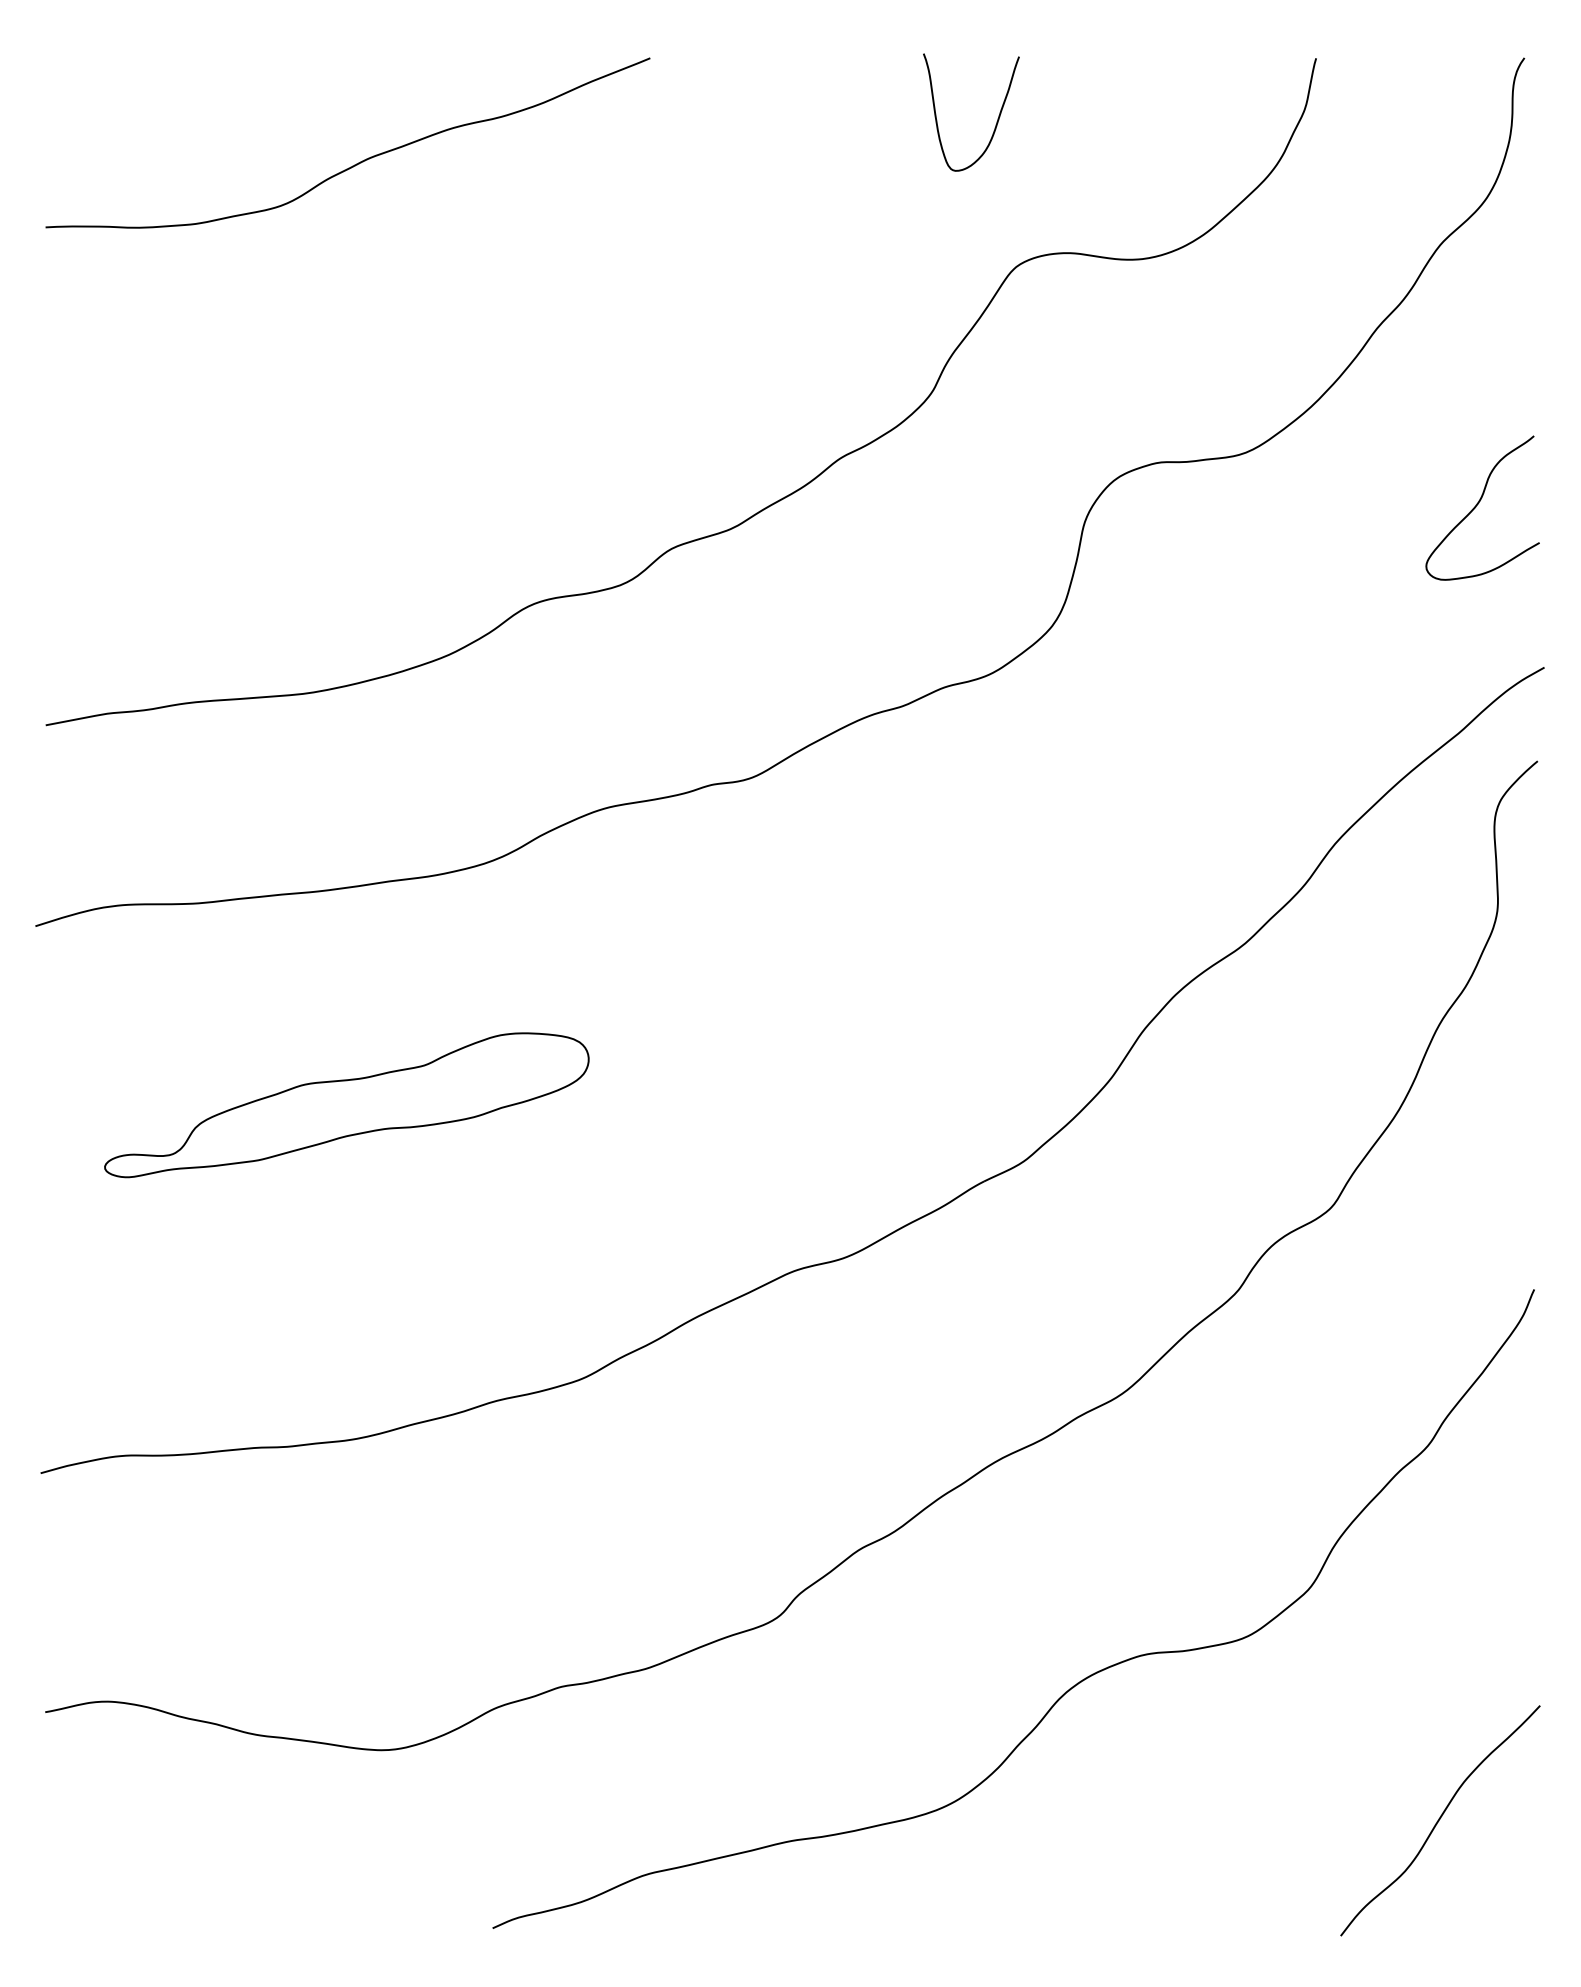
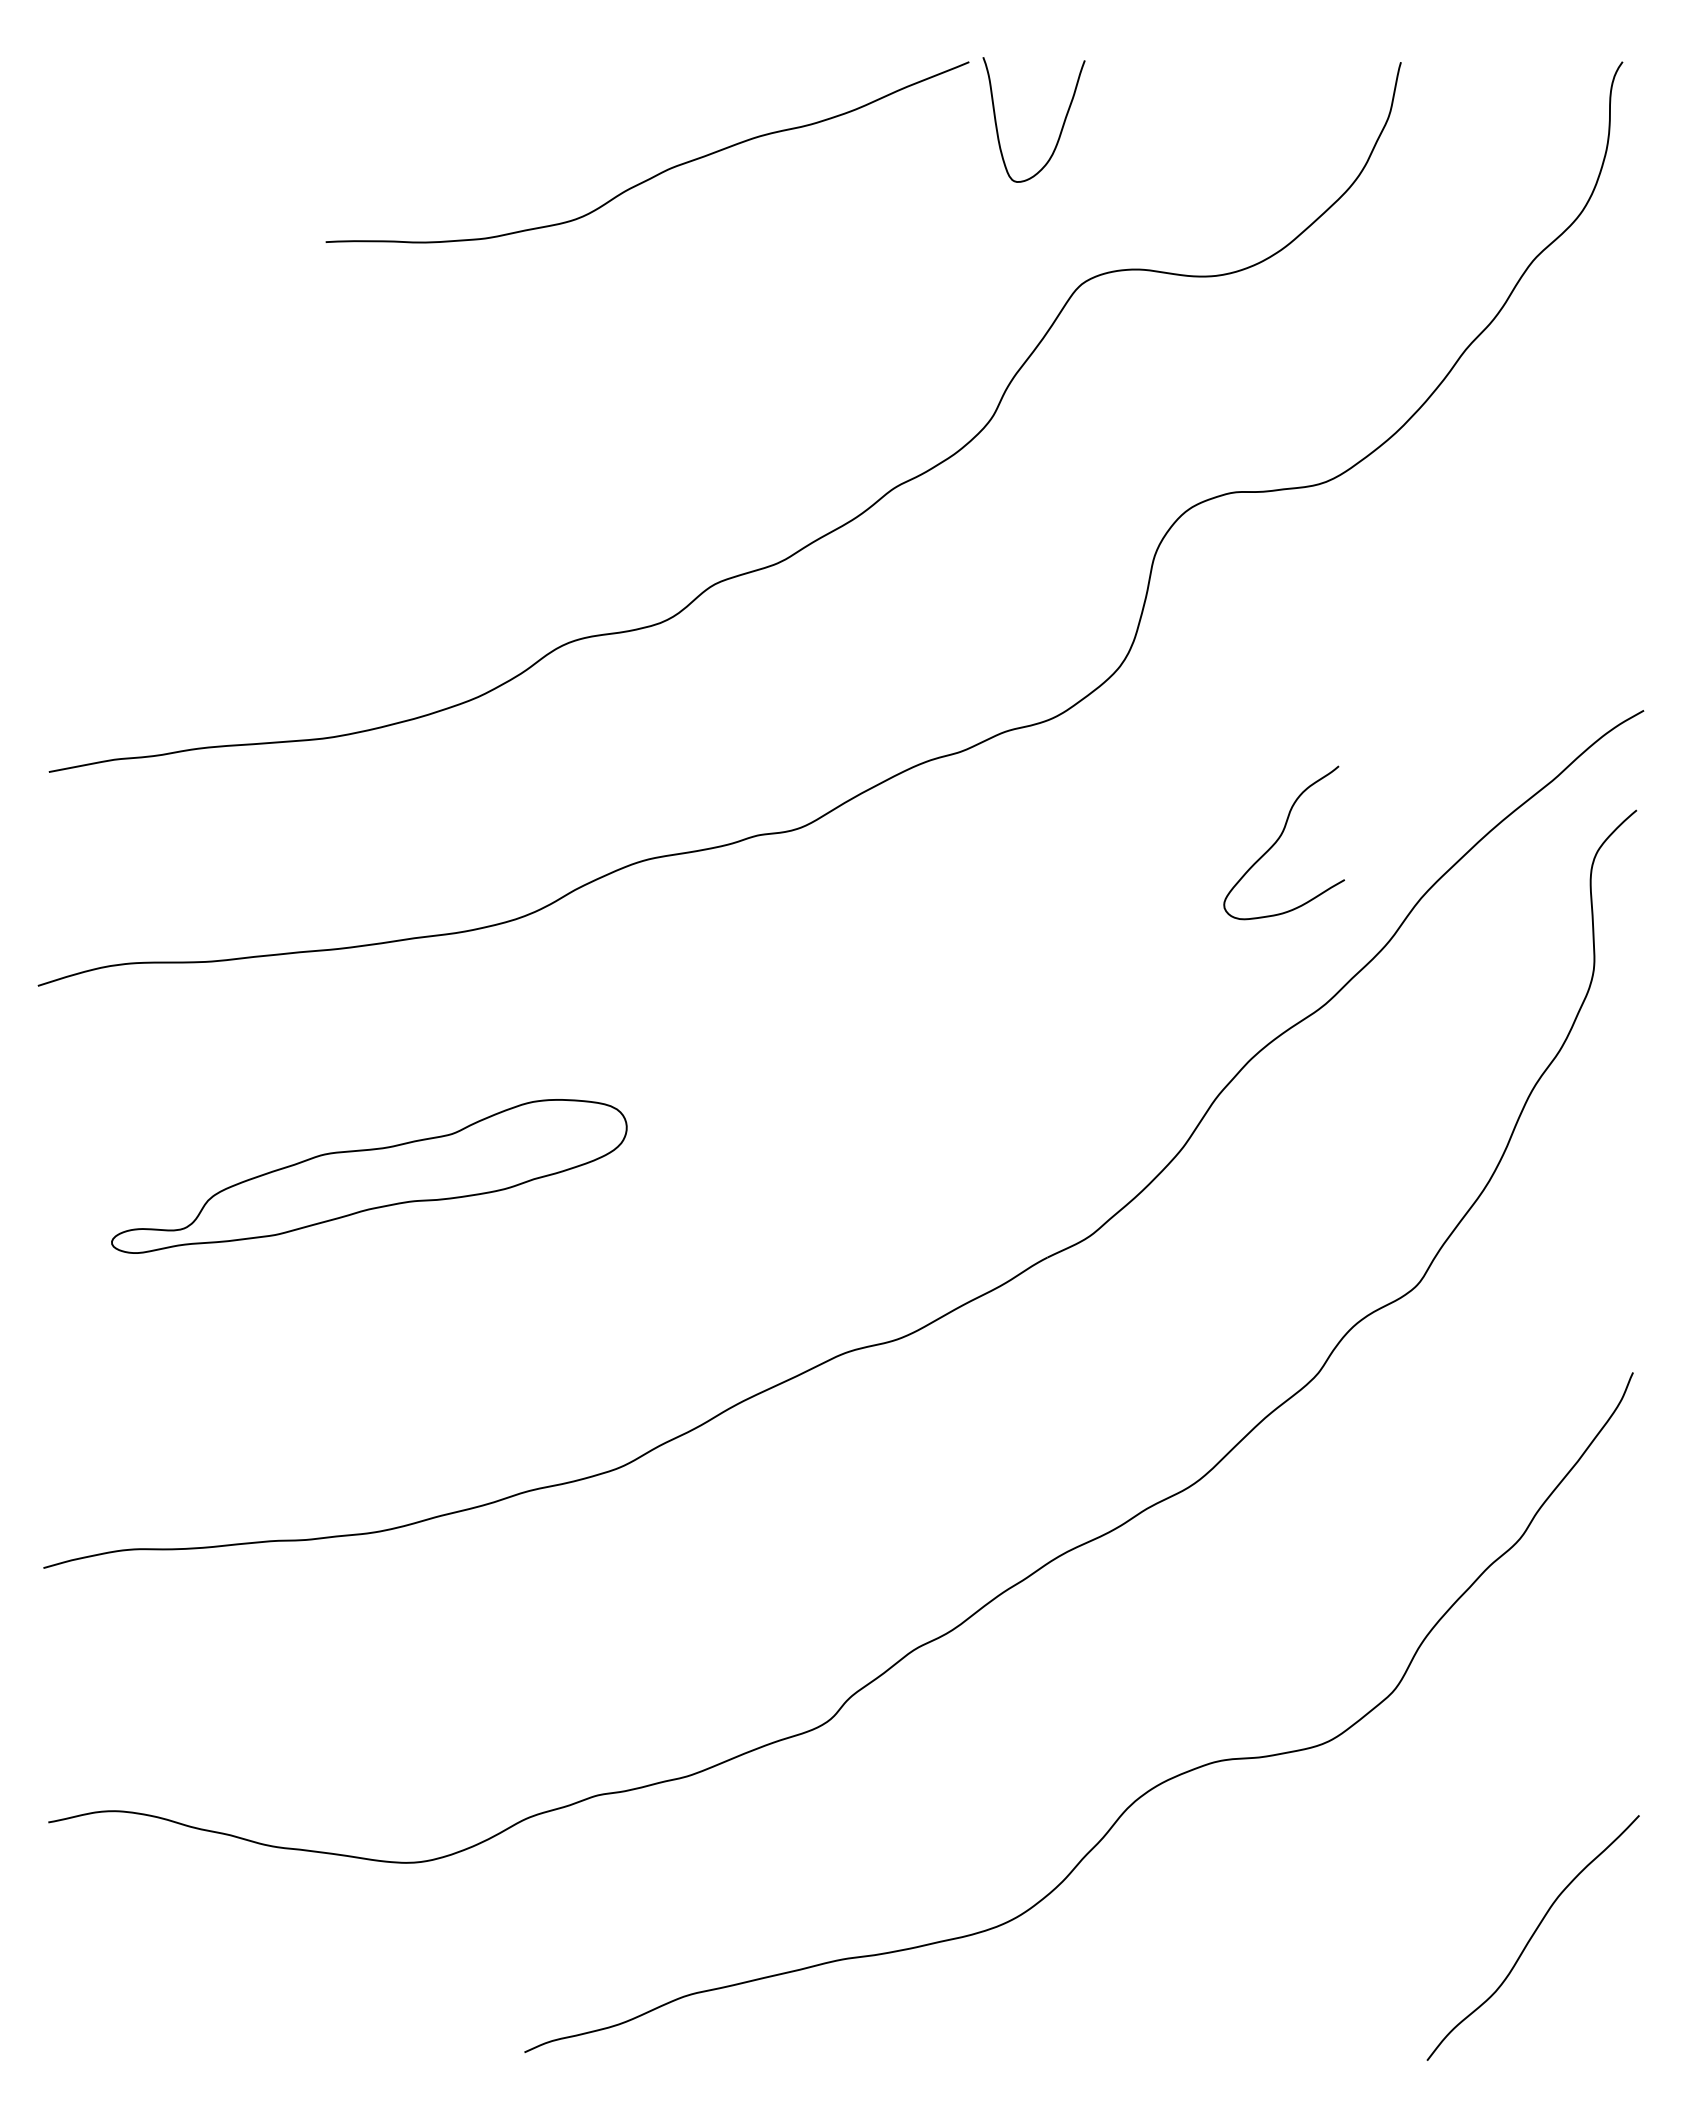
curve: (357, 162) -> (657, 173), moved
curve: (1478, 504) -> (1279, 839), moved

